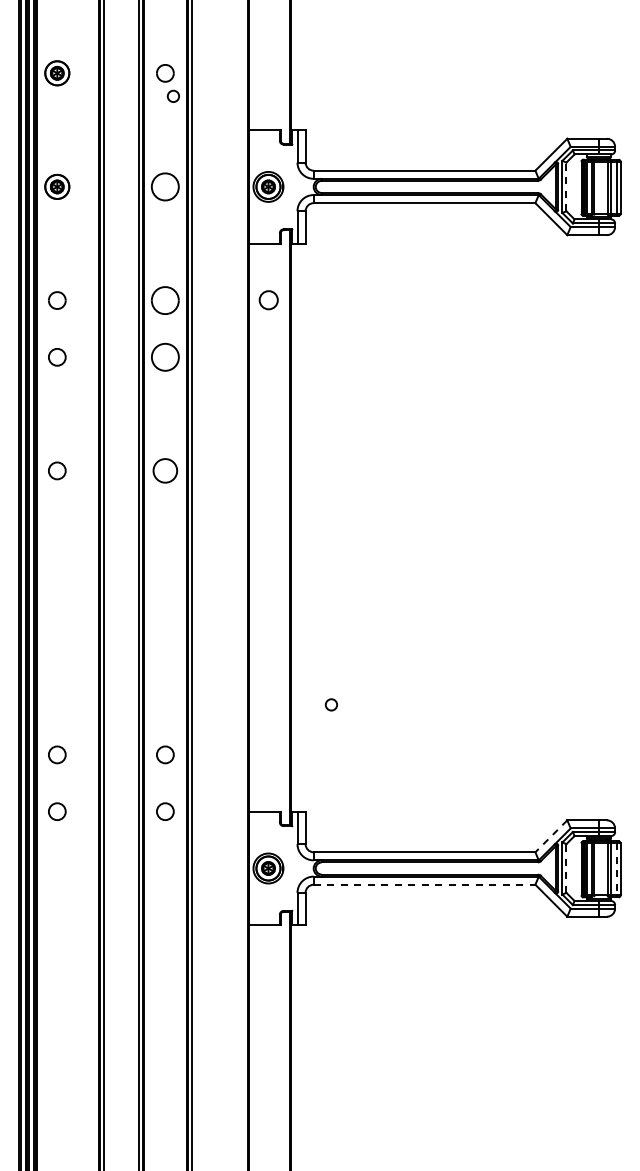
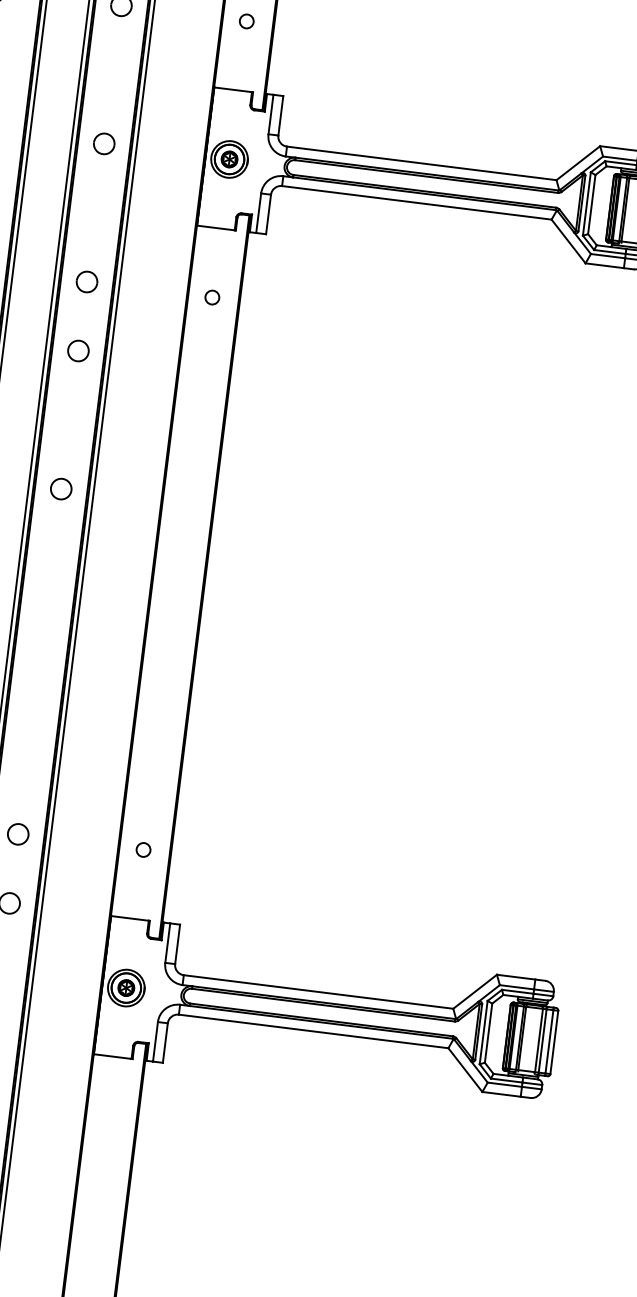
circle: (172, 95) -> (245, 20), moved
part: (165, 186) -> (104, 143), size x0.62
line: (566, 186) -> (591, 204), dashed -> solid
part: (165, 300) -> (87, 281), size x0.62
circle: (267, 300) -> (211, 297), size x0.62
circle: (164, 356) -> (77, 349), size x0.62
circle: (165, 470) -> (61, 488), size x0.71
circle: (330, 704) -> (142, 849), moved
line: (551, 836) -> (475, 992), dashed -> solid
line: (566, 868) -> (488, 1033), dashed -> solid
line: (616, 869) -> (549, 1041), dashed -> solid
line: (424, 884) -> (313, 1031), dashed -> solid

